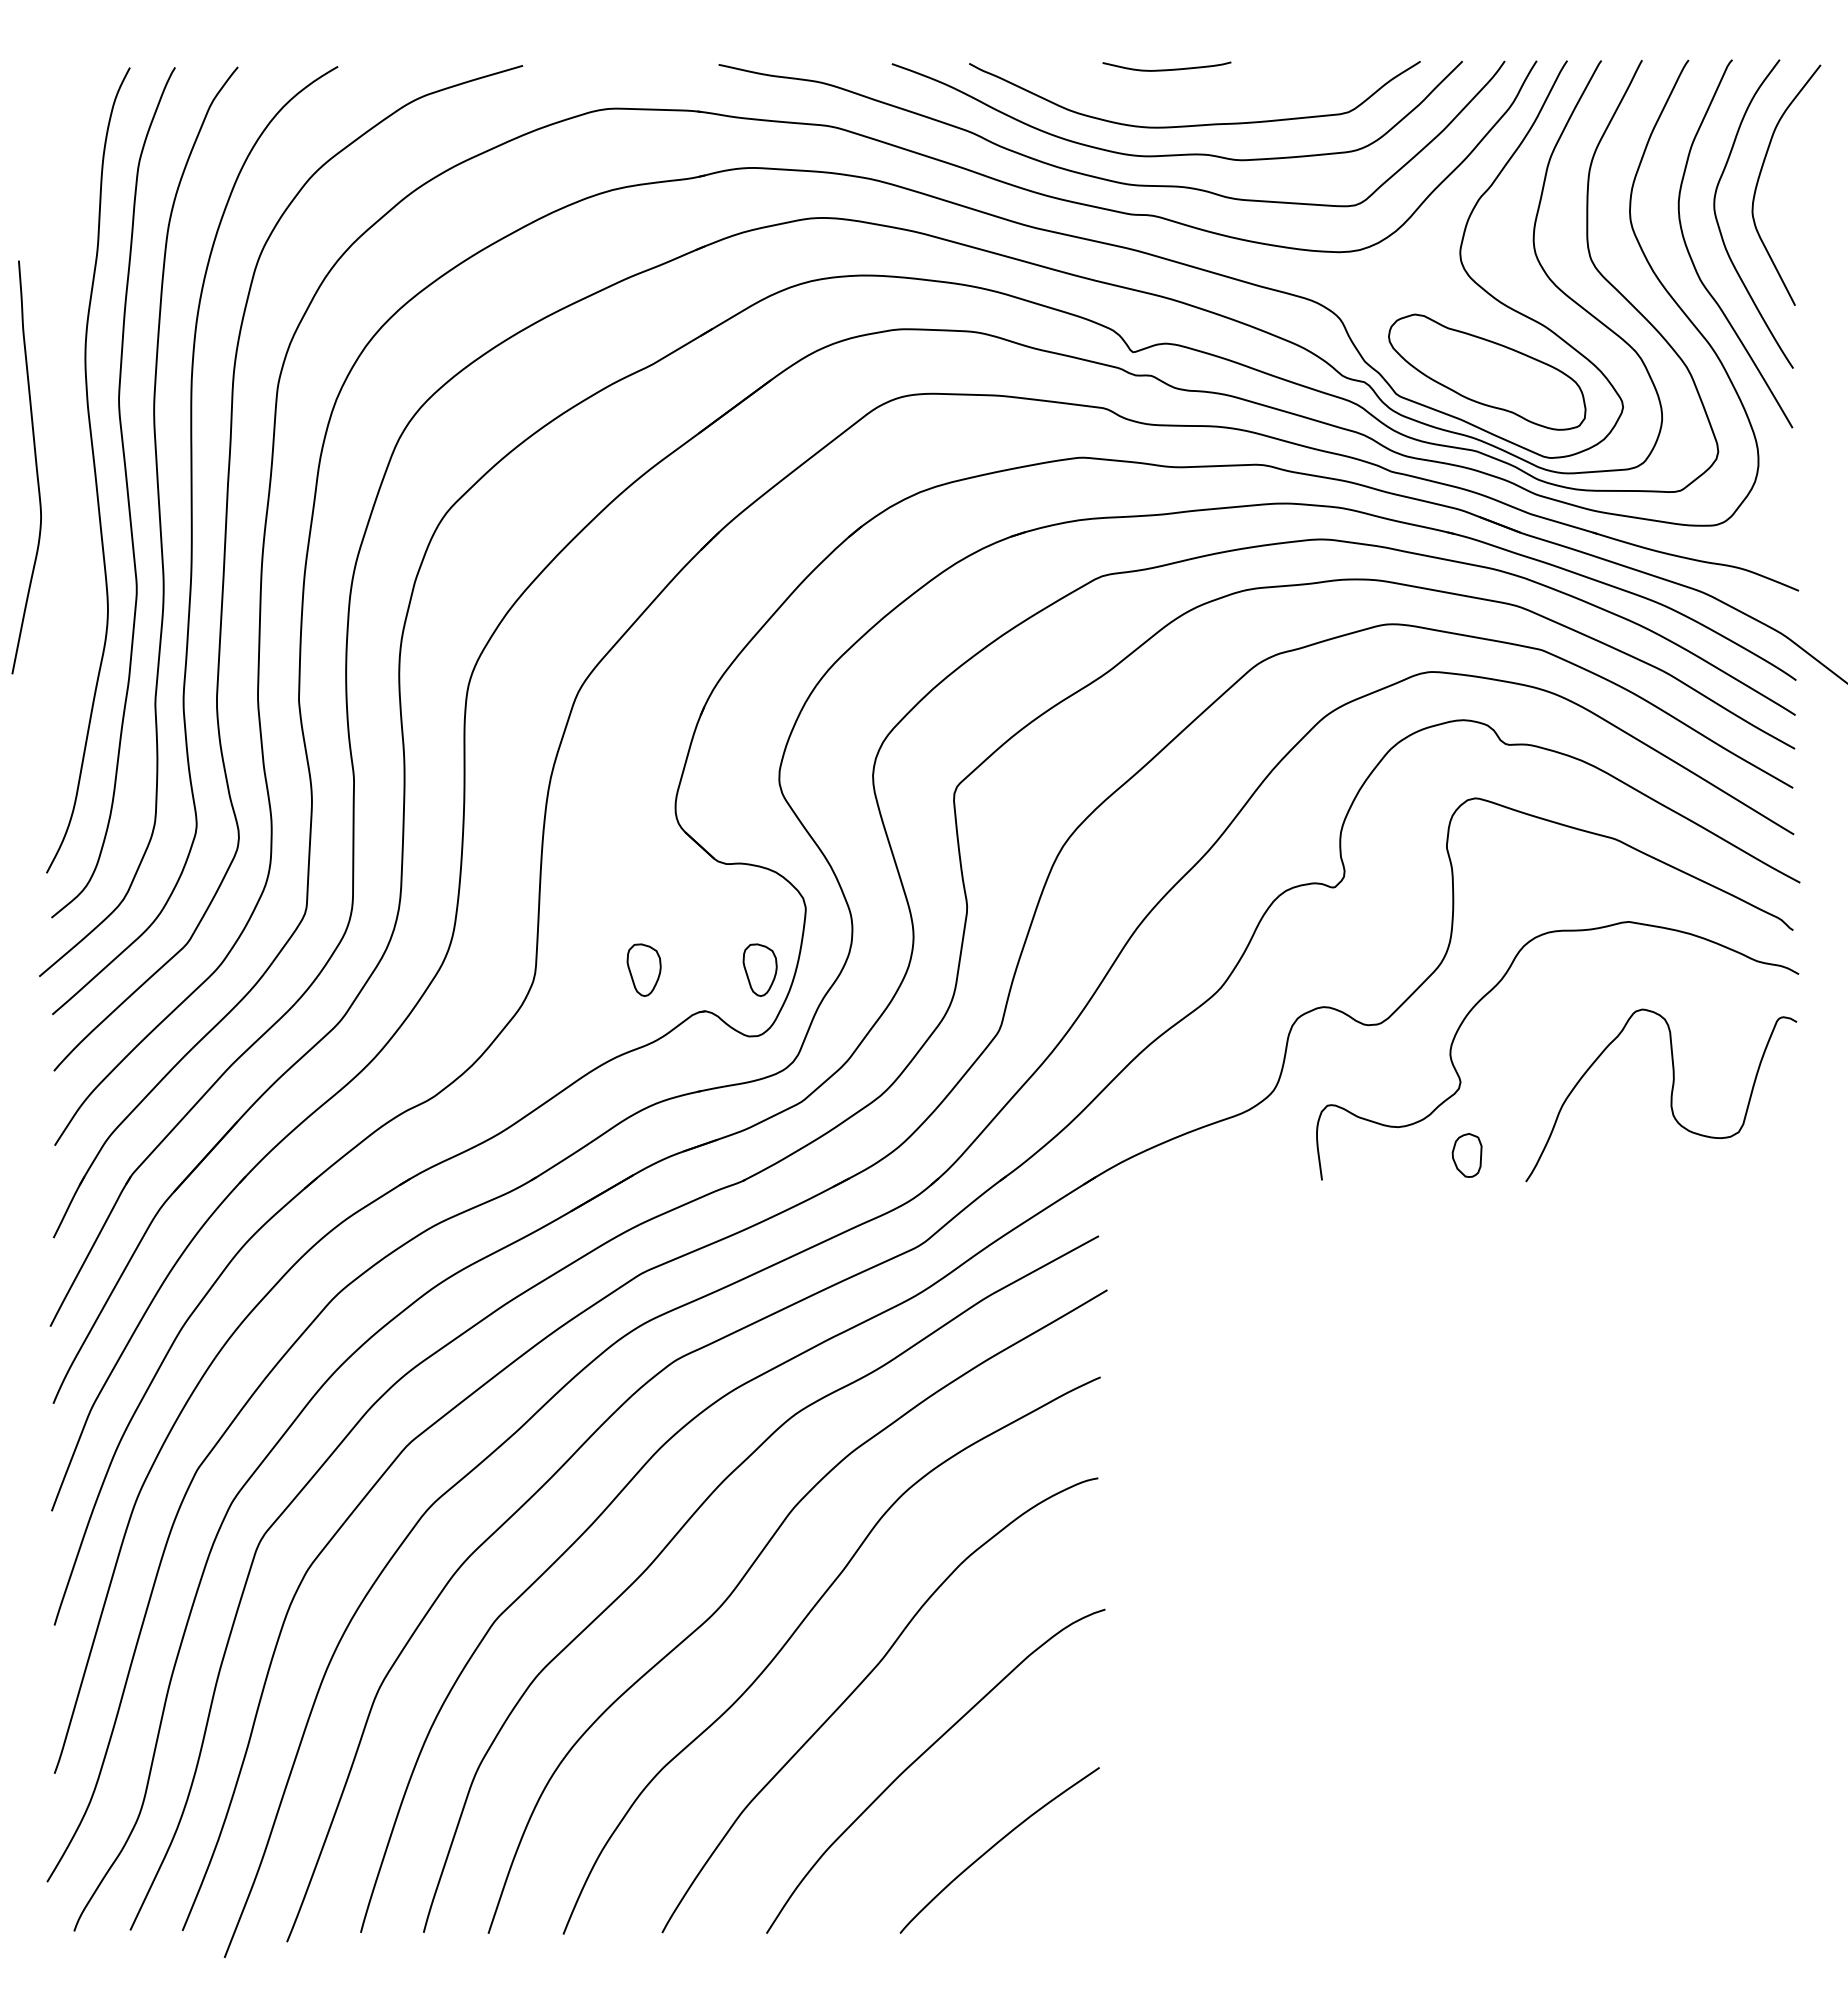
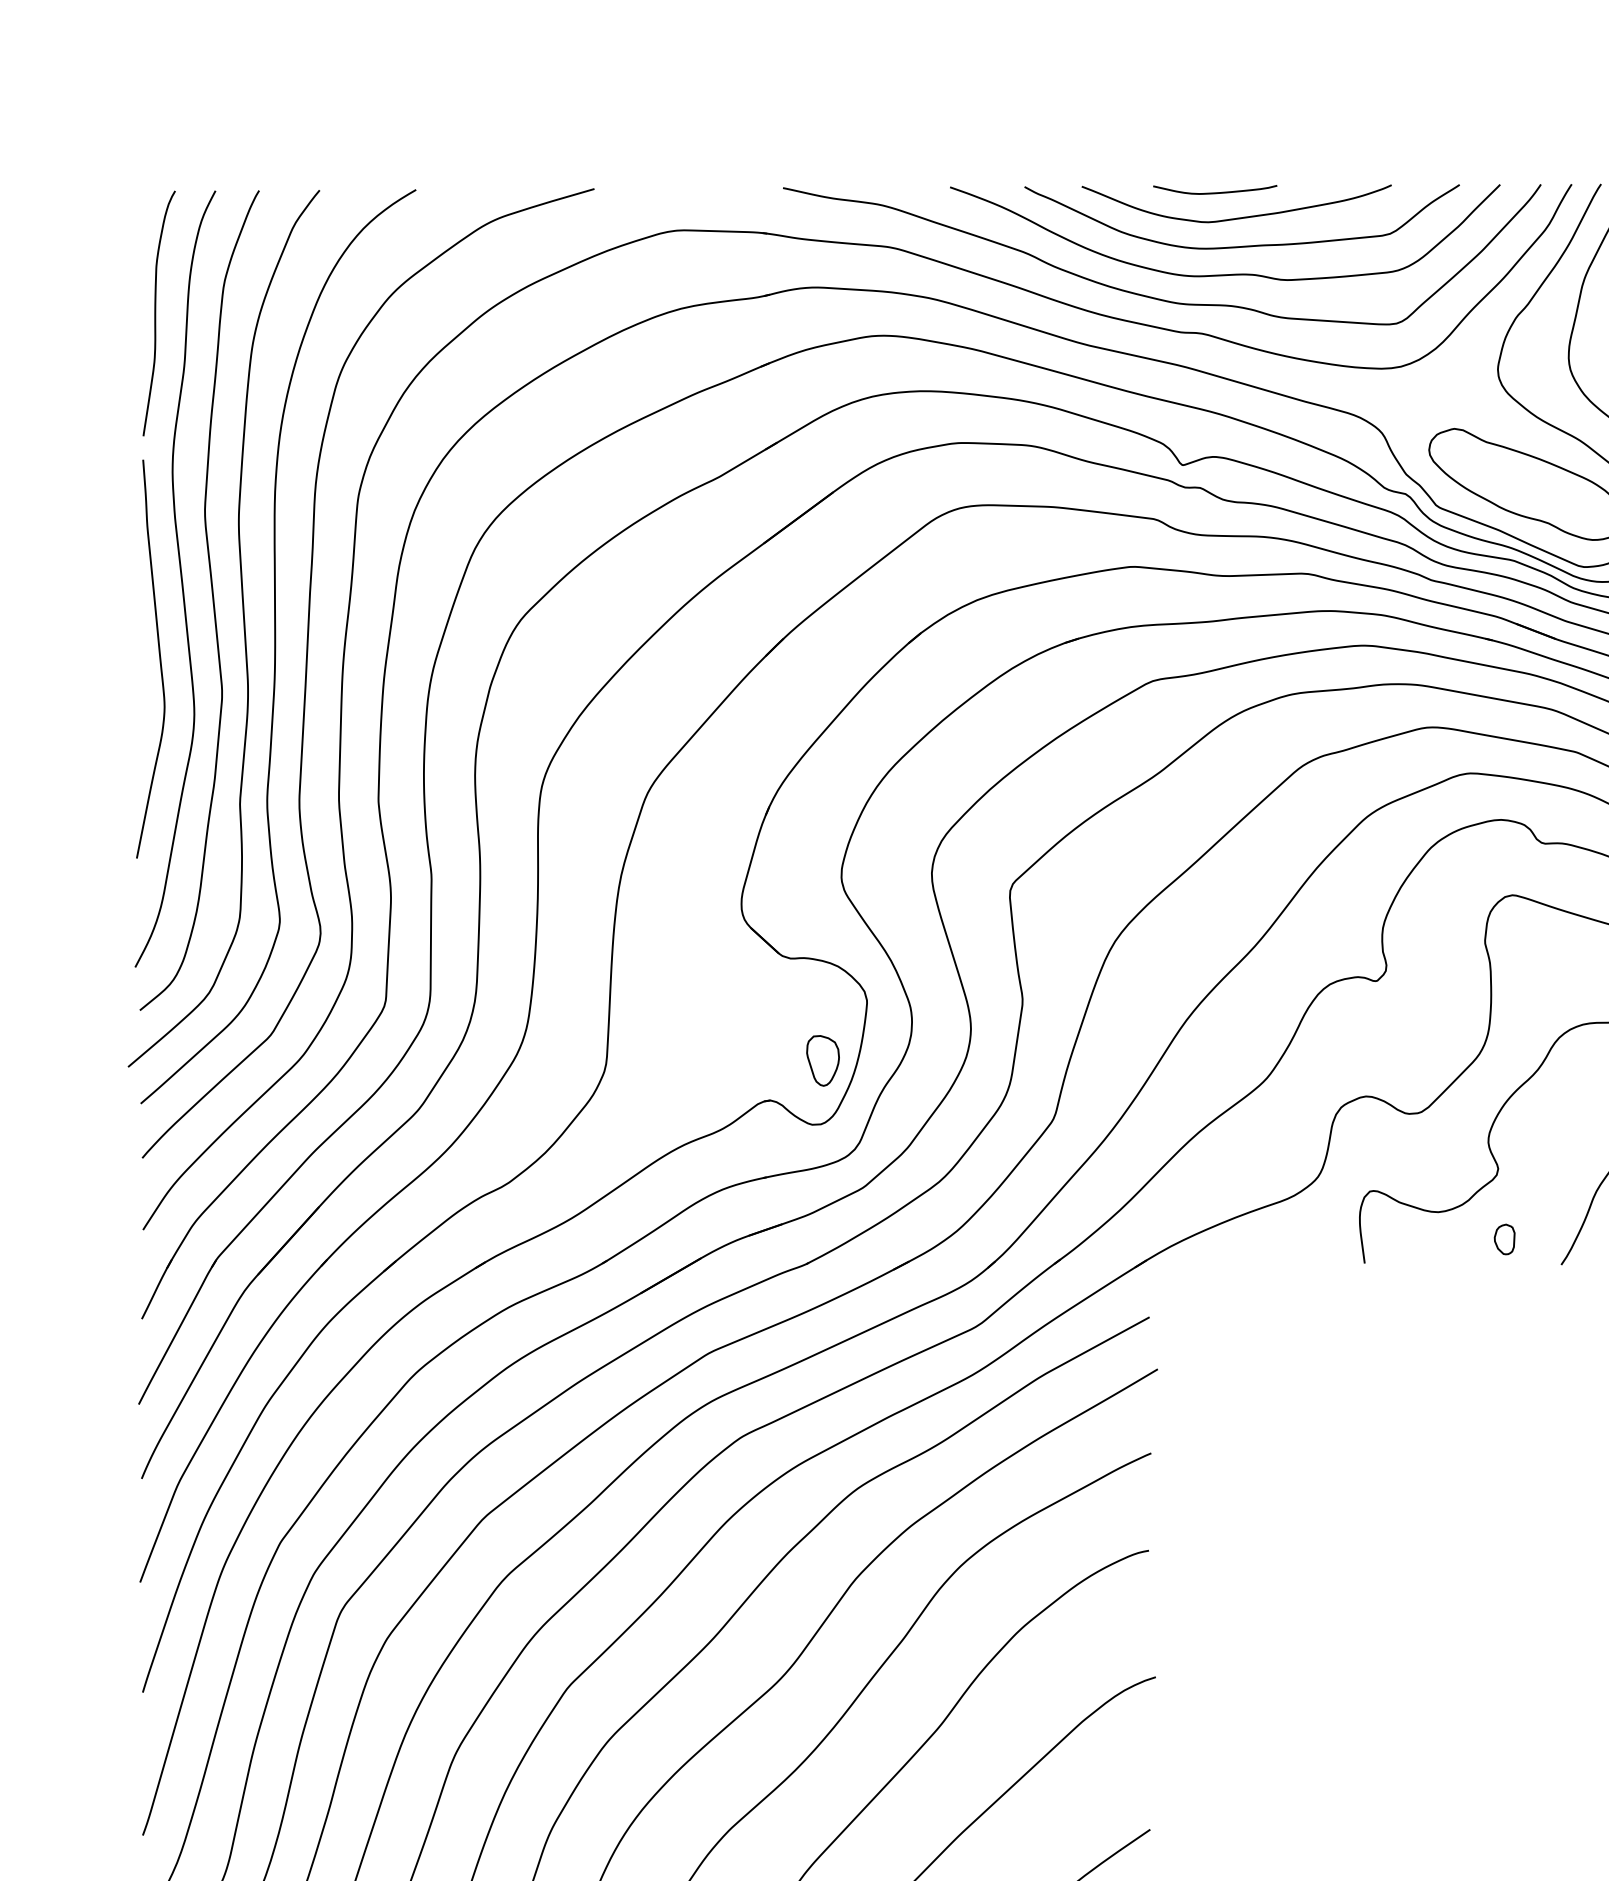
curve: (1189, 95) -> (1236, 217), added
curve: (68, 194) -> (156, 313), added
curve: (35, 467) -> (159, 659), moved
part: (643, 969) -> (710, 1060), removed
part: (1467, 1155) -> (1504, 1239), size x0.71

